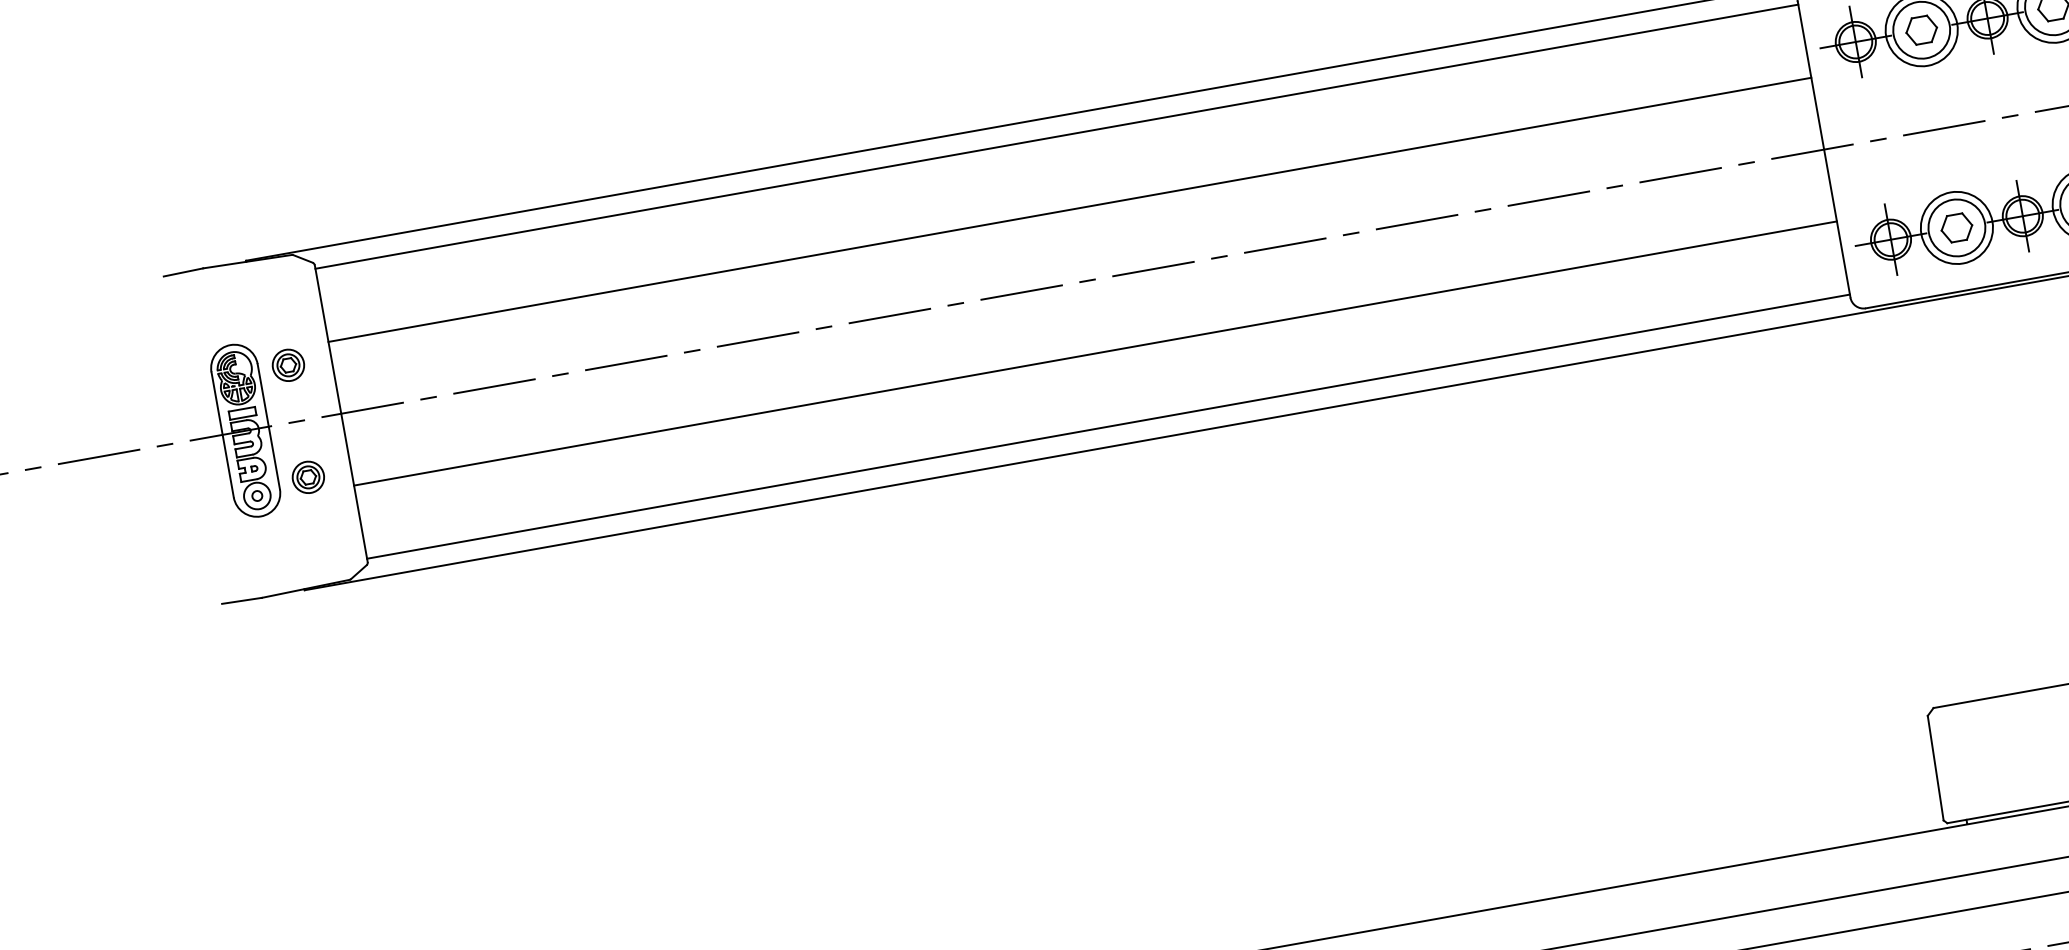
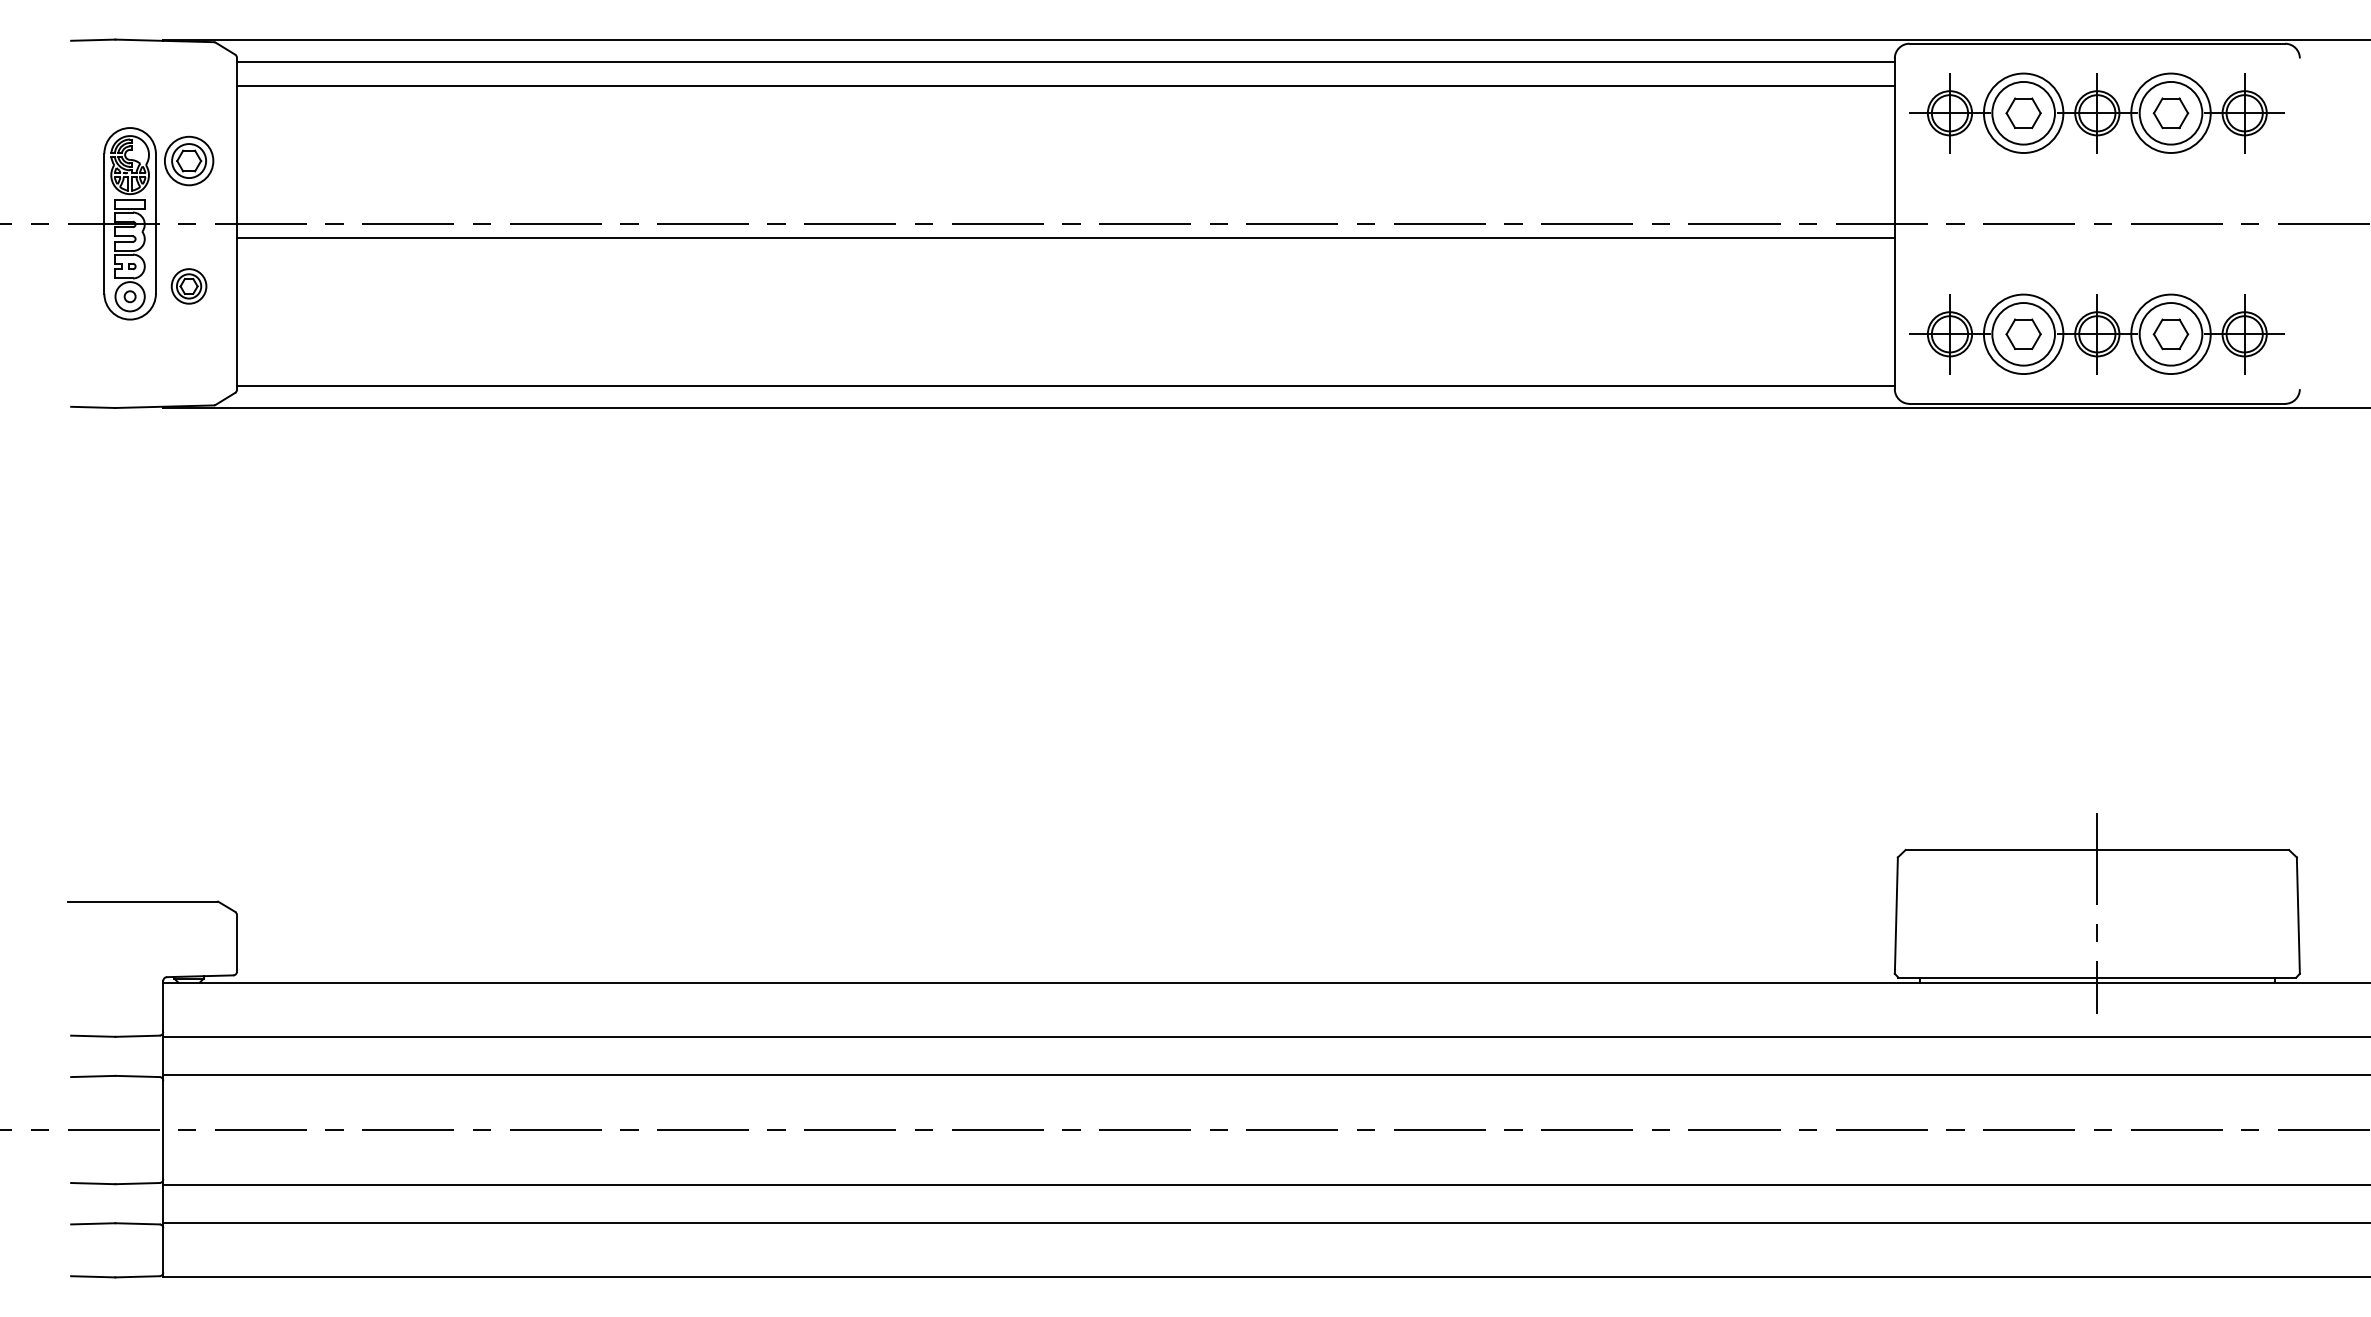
line: (1069, 209) -> (1065, 86), moved
line: (1095, 353) -> (1065, 238), moved
part: (287, 365) -> (188, 161), size x1.4

